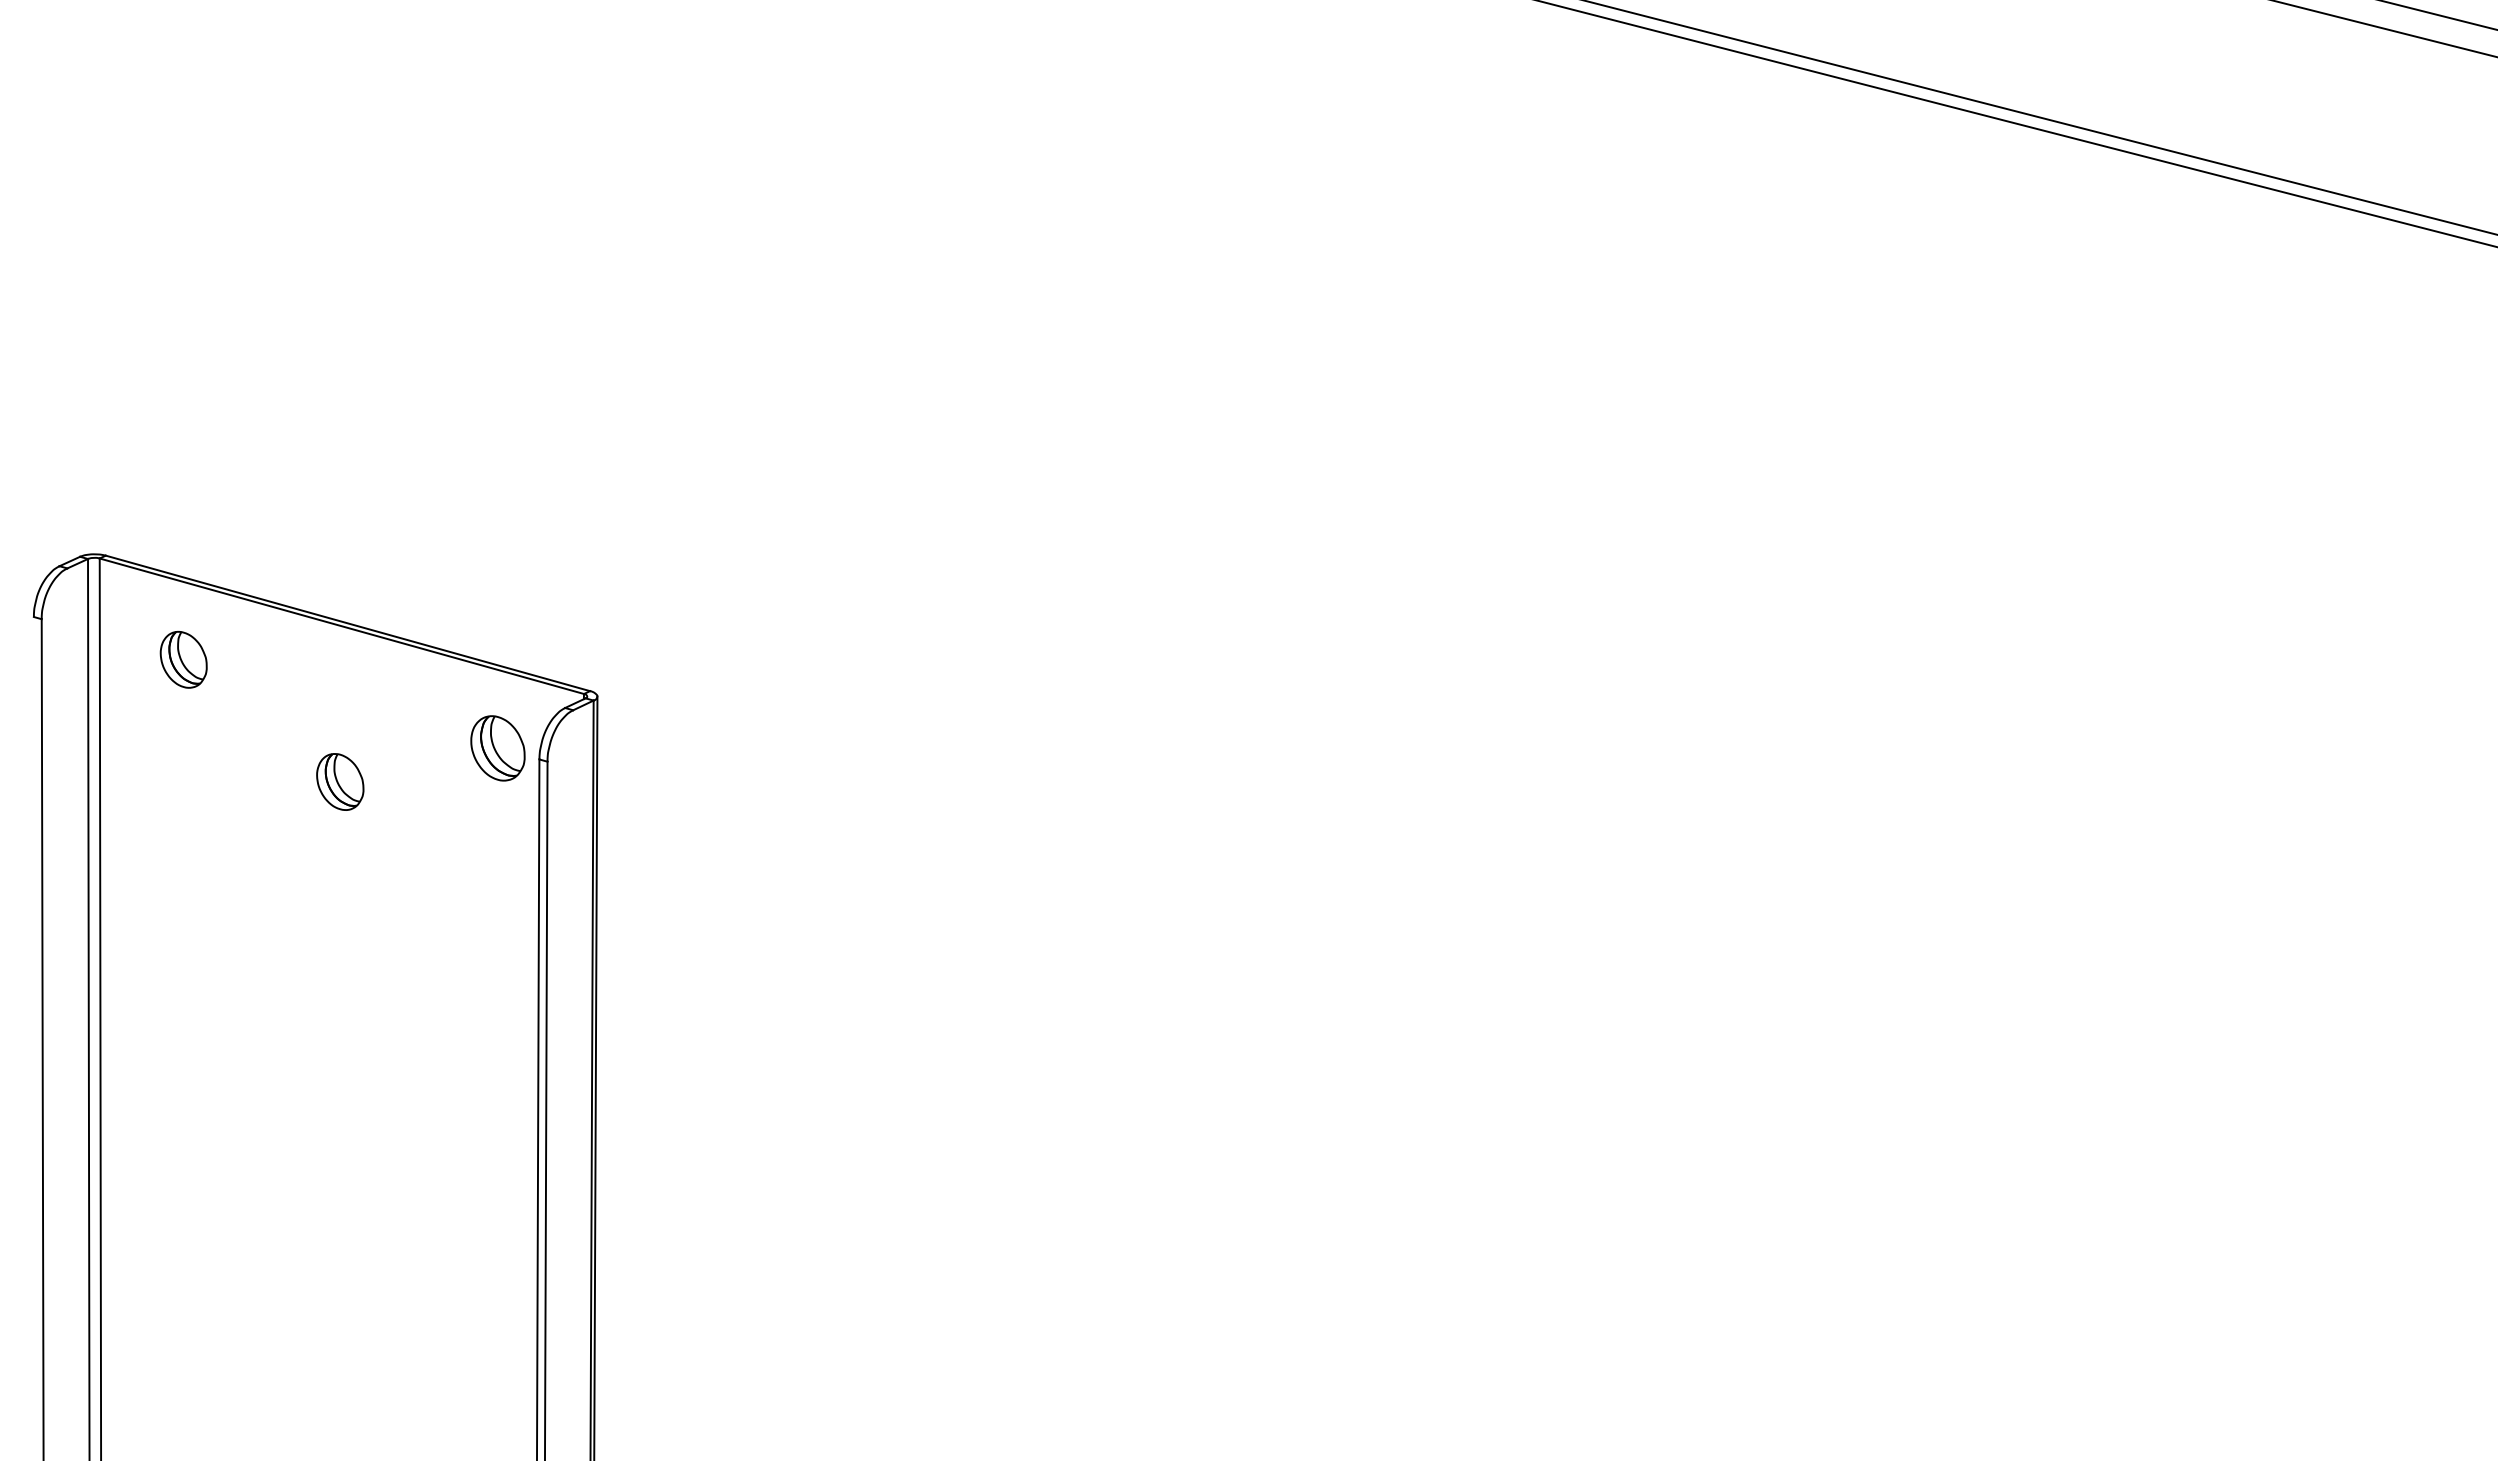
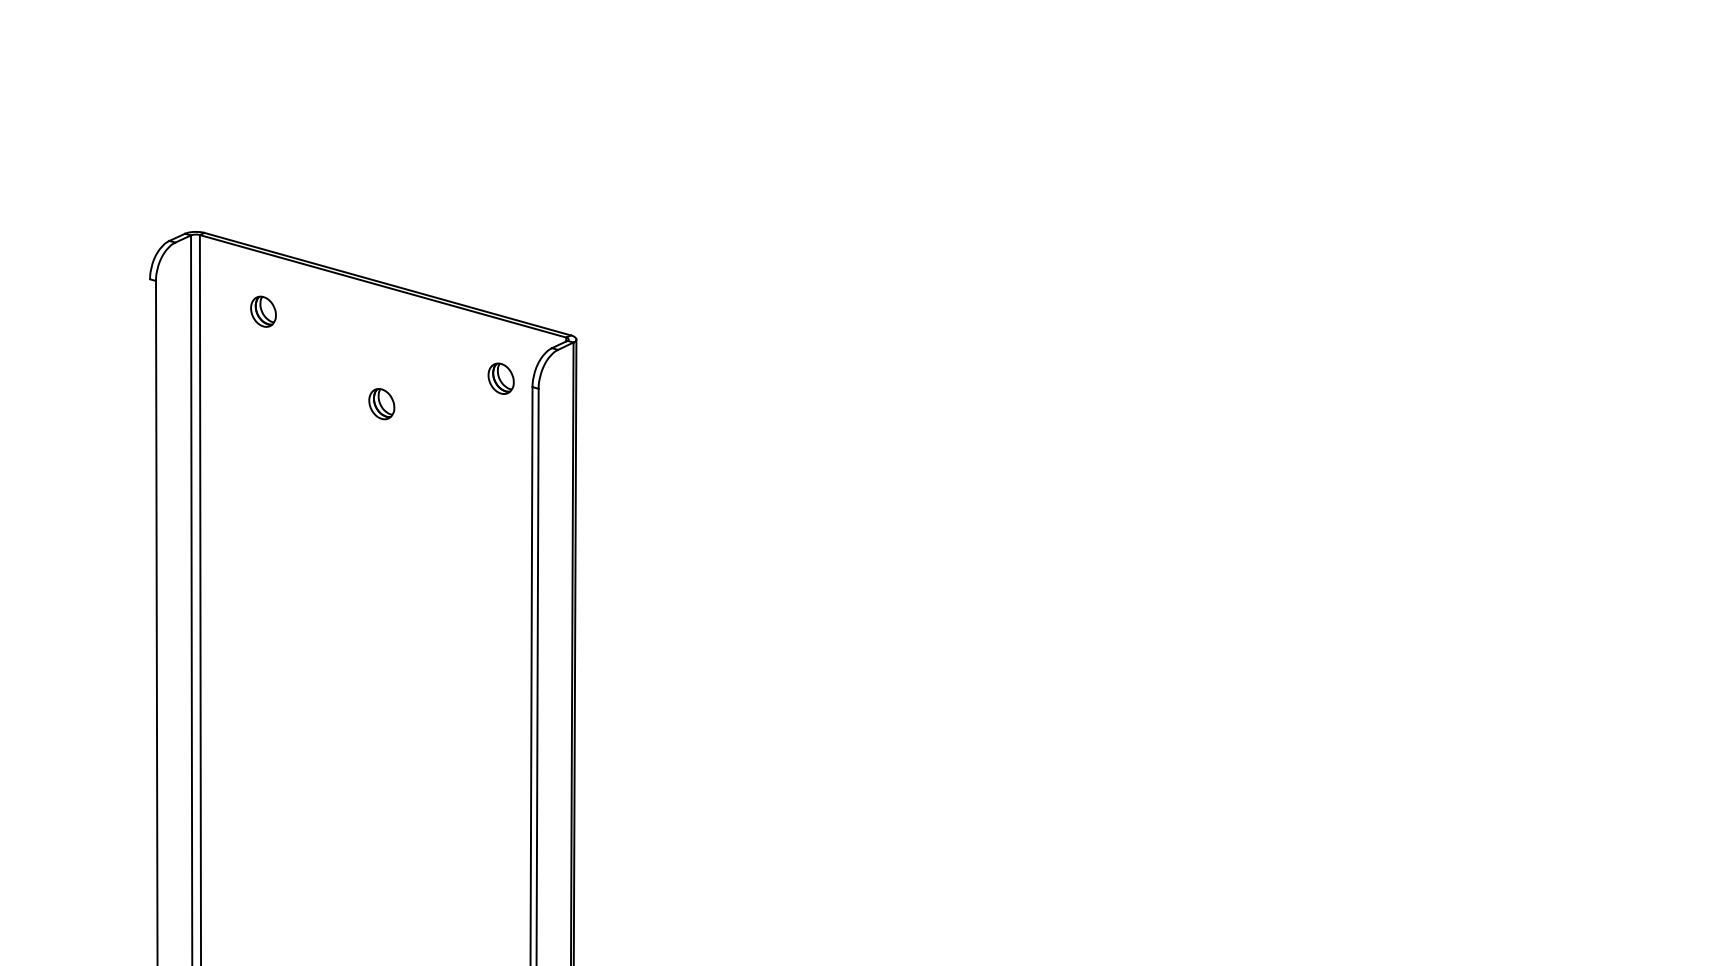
part: (183, 659) -> (263, 311), size x0.71
part: (497, 748) -> (500, 378), size x0.62
part: (339, 781) -> (381, 403), size x0.71

